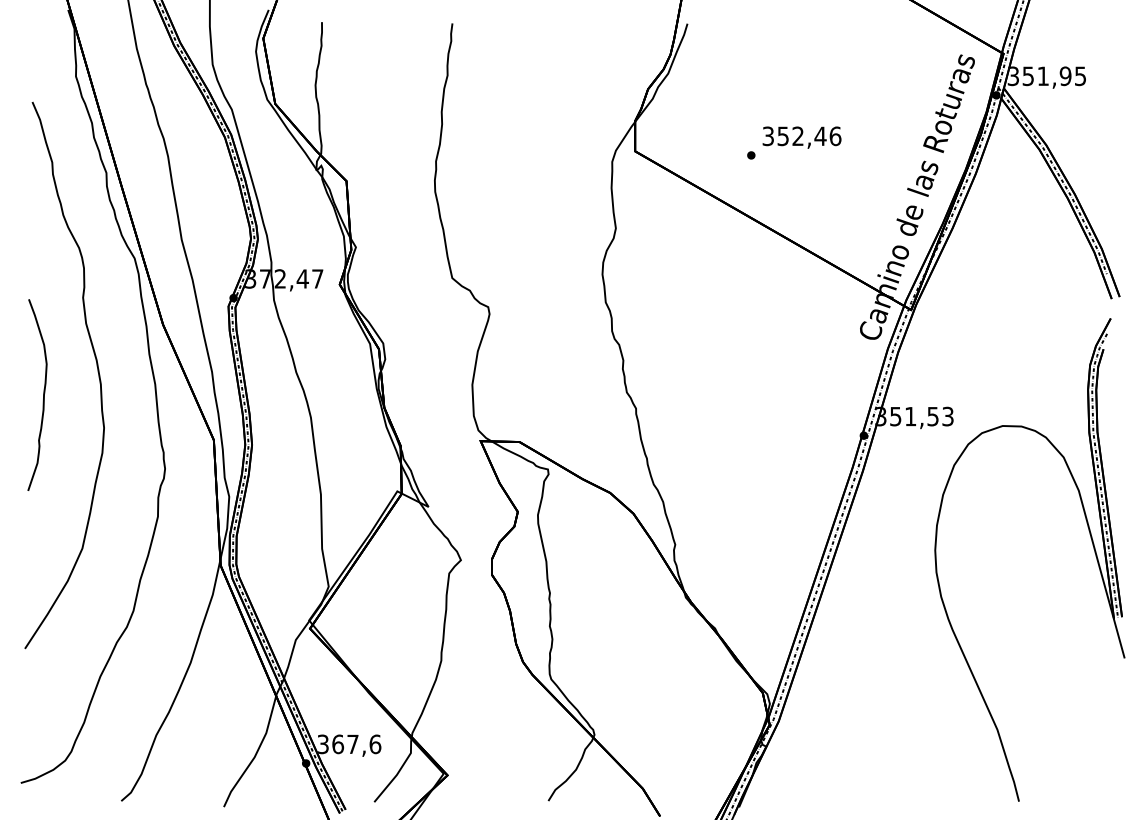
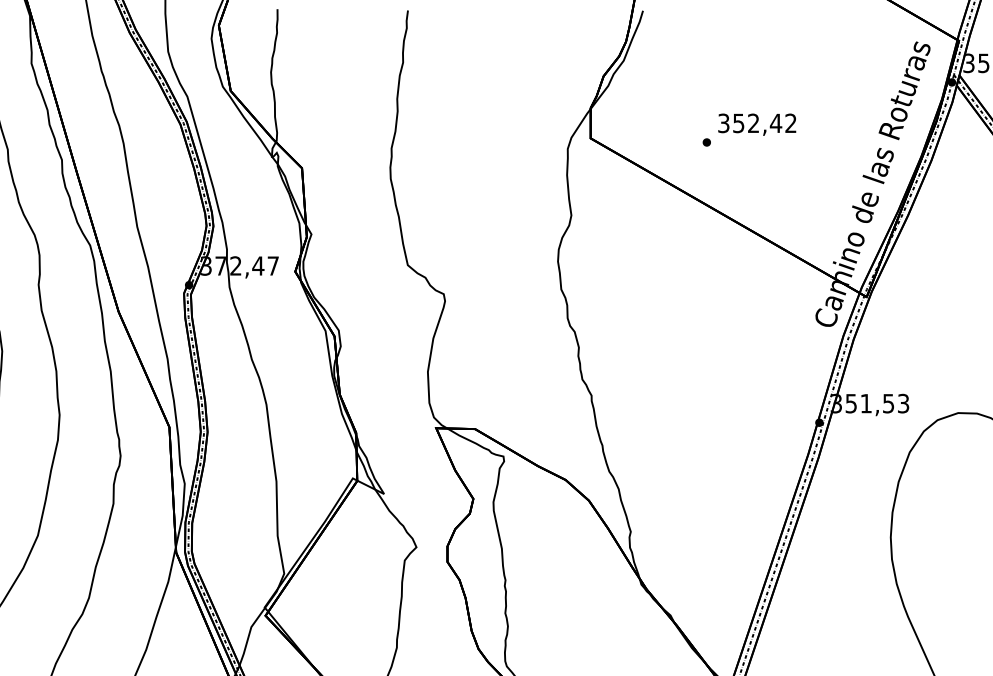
text: (835, 136) -> (791, 123), 352,46 -> 352,42

